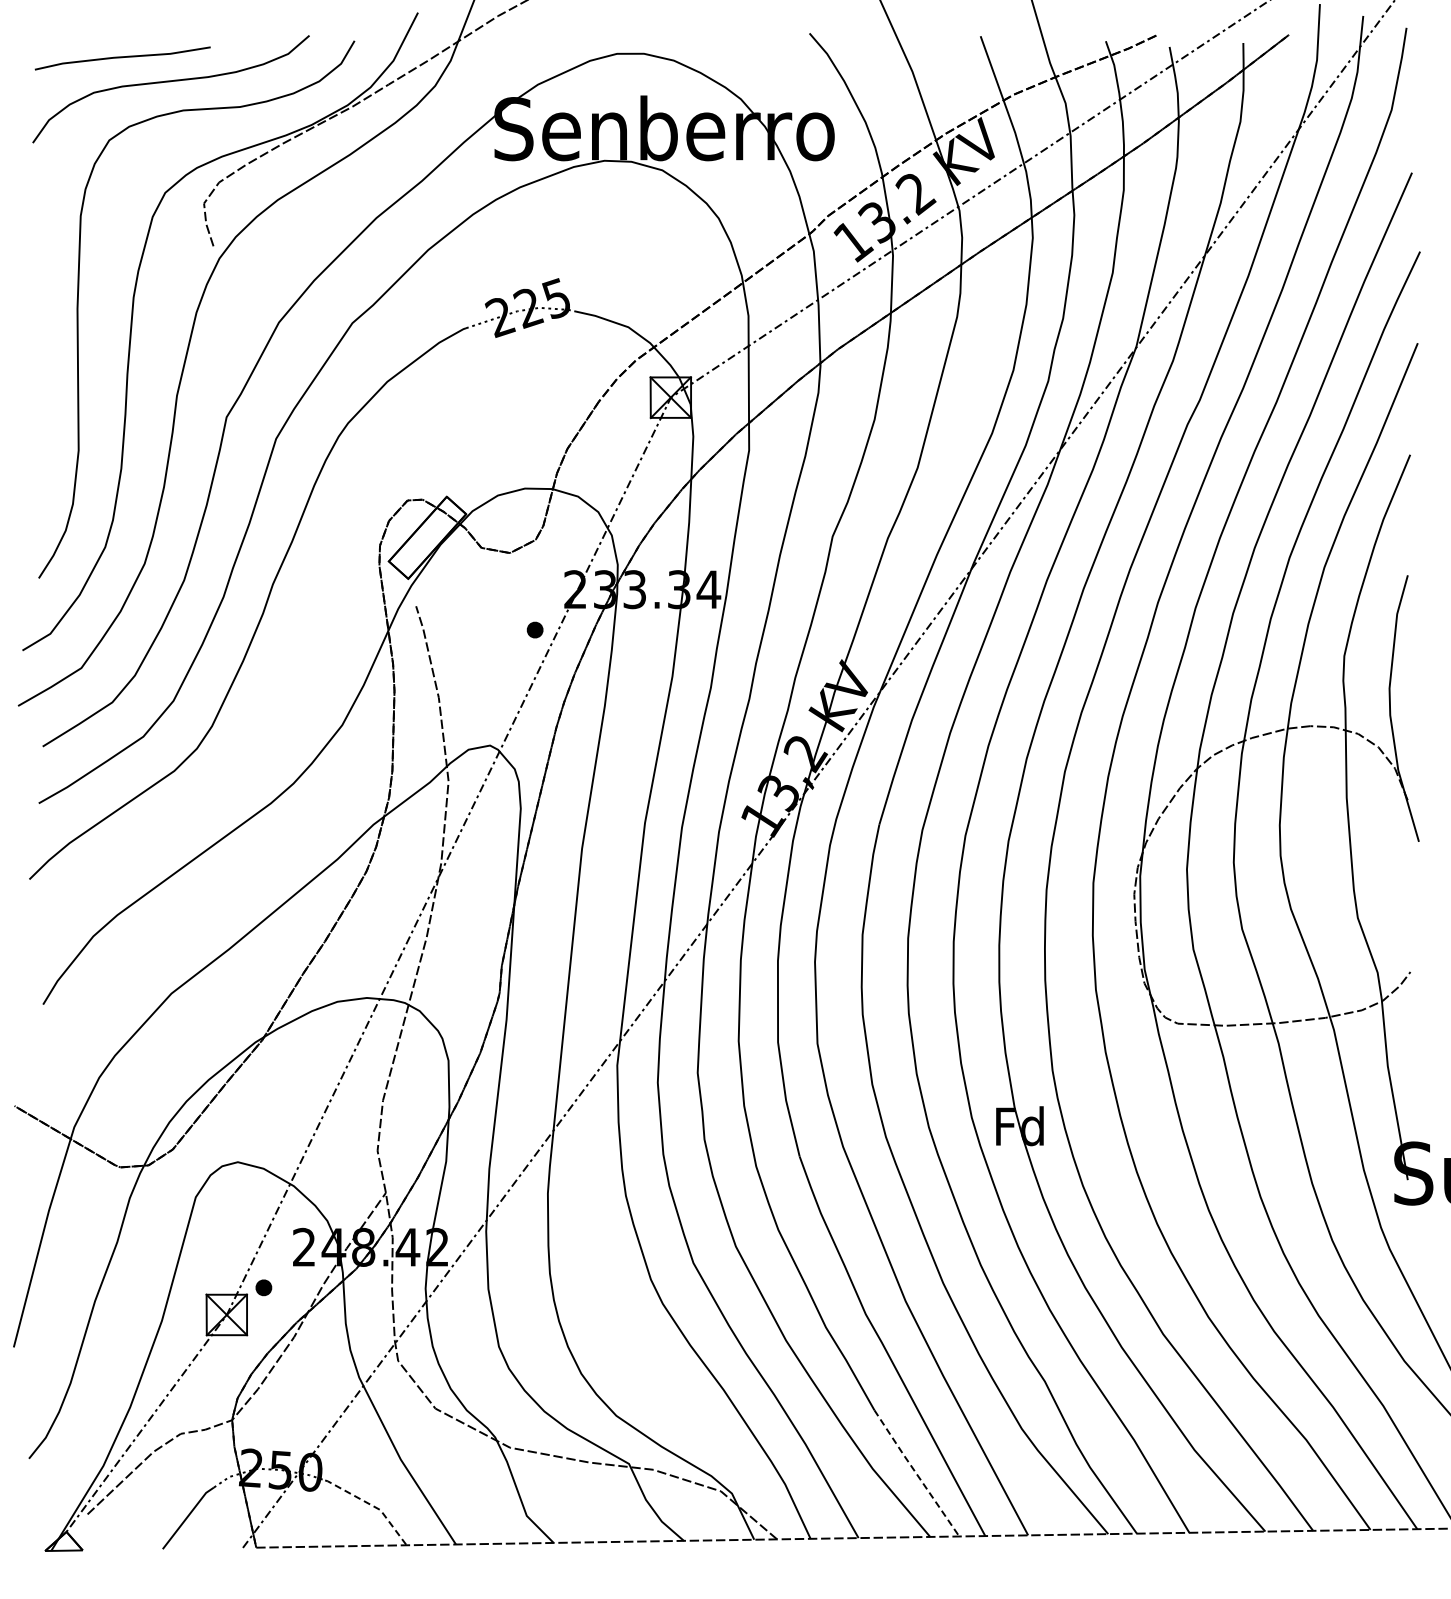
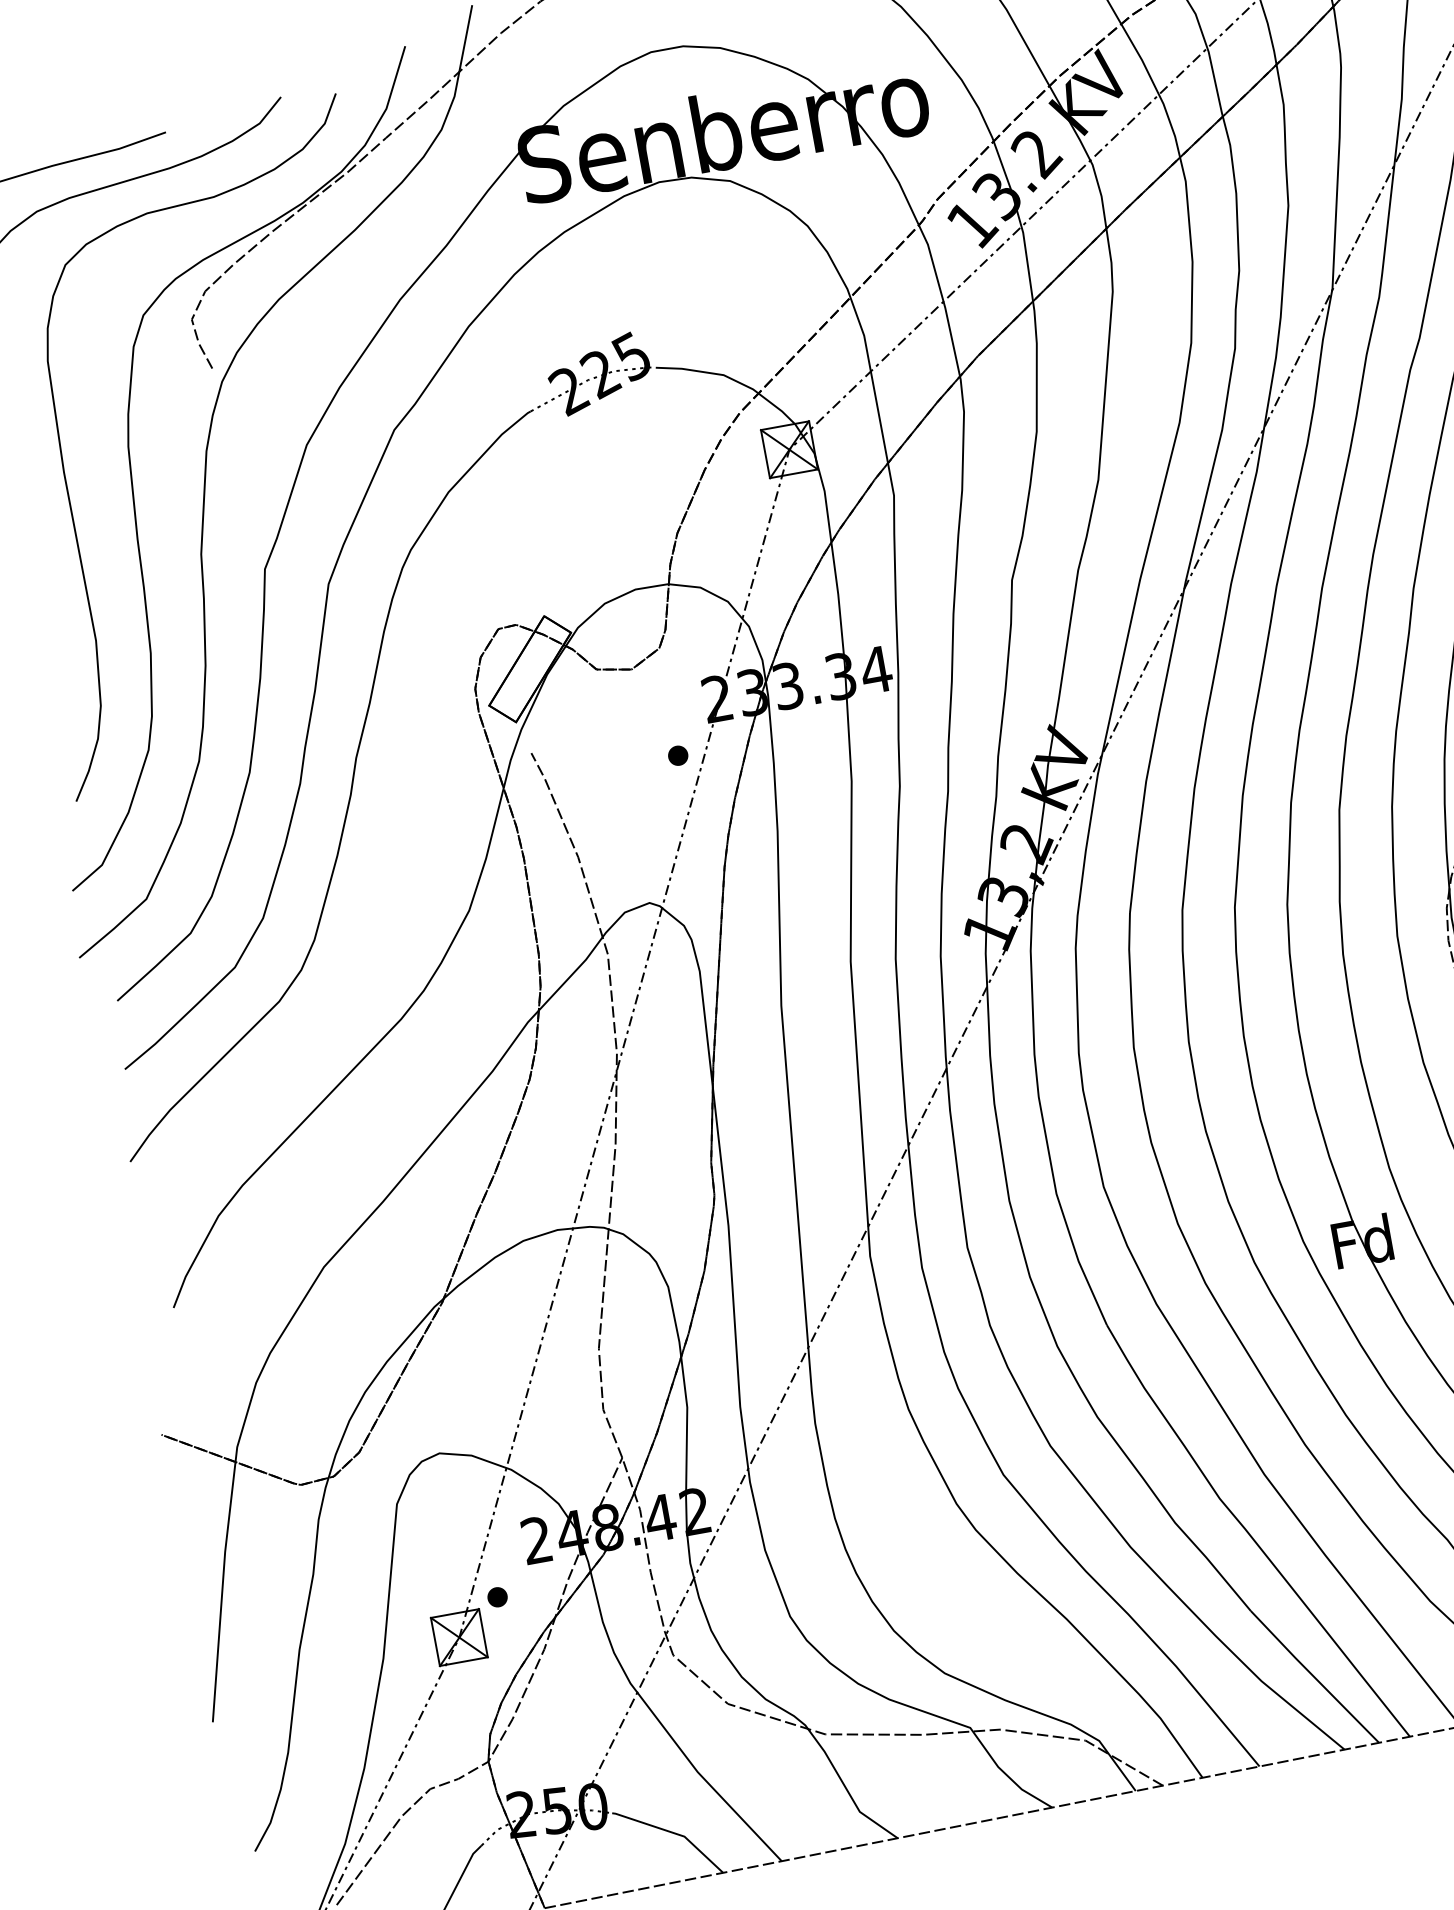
line: (916, 1473) -> (1314, 1677), dashed -> solid
line: (371, 1505) -> (672, 1833), dashed -> solid

